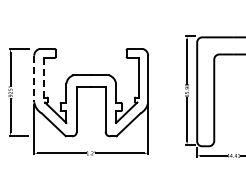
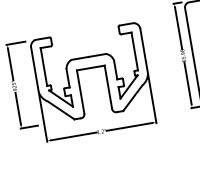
line: (43, 77) -> (43, 66), dashed -> solid
line: (34, 79) -> (35, 70), dashed -> solid

